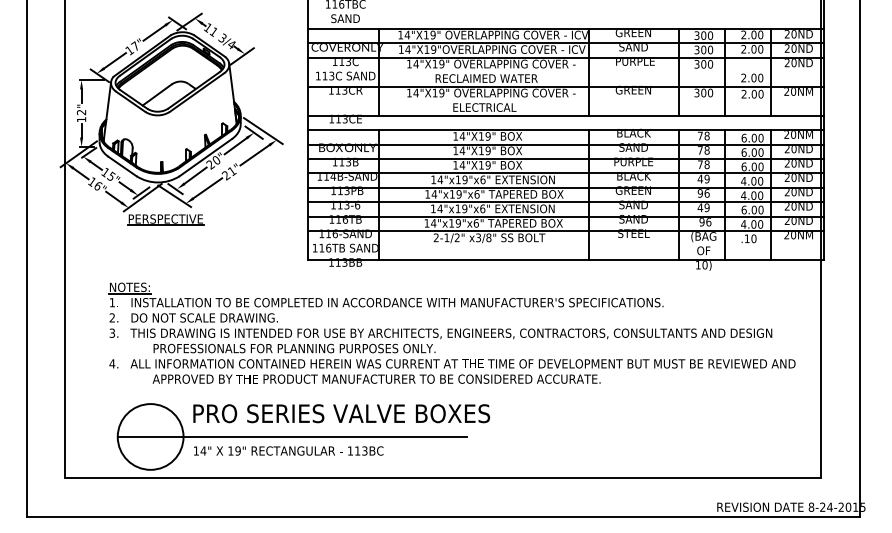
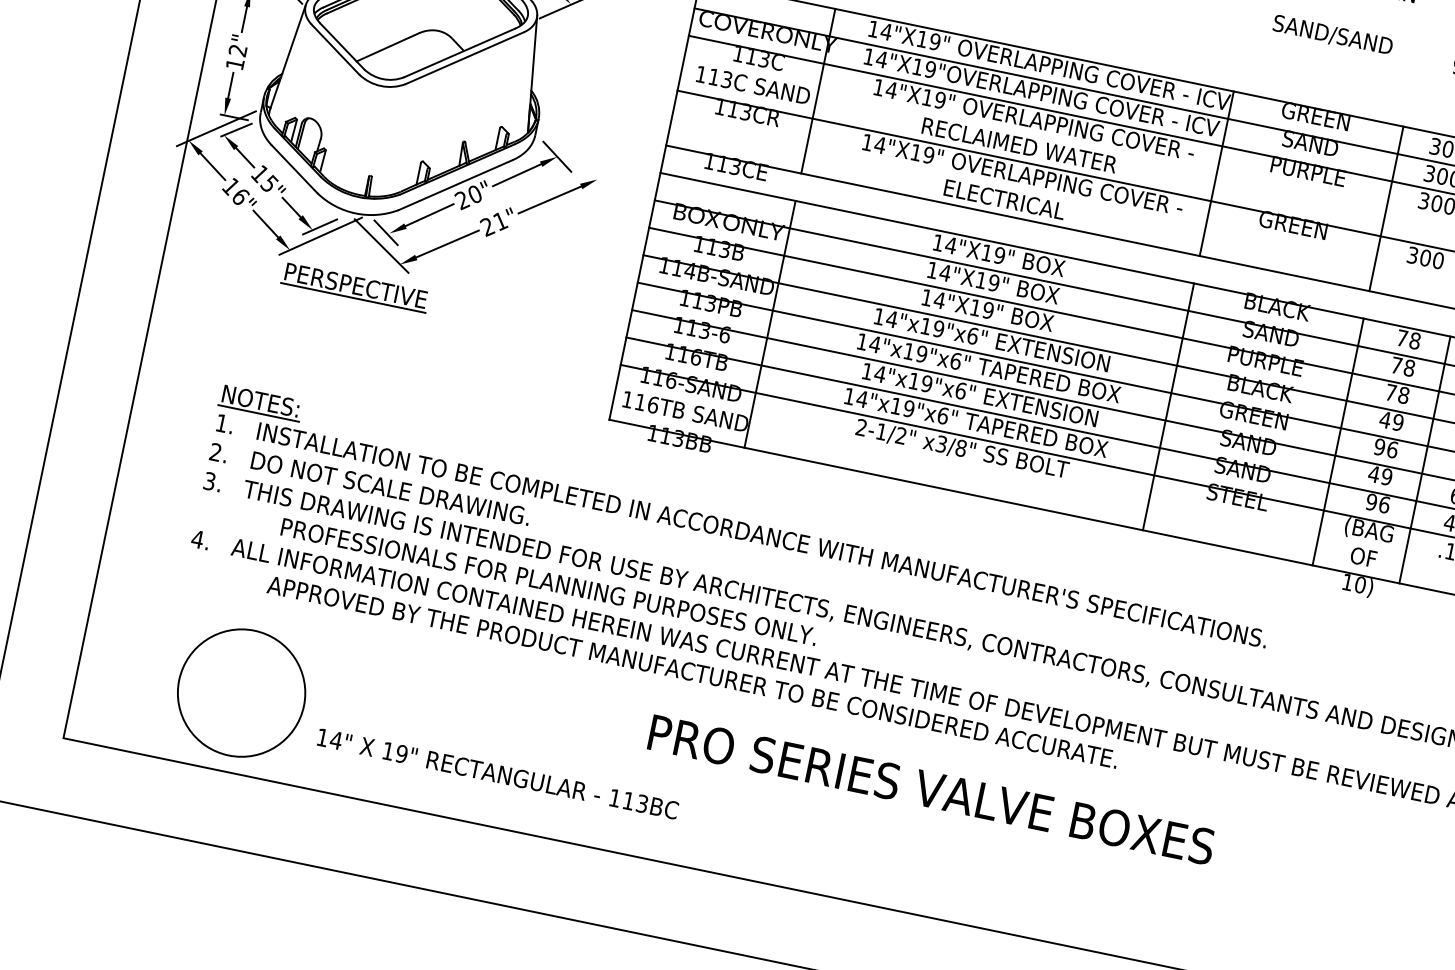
line: (262, 131) -> (573, 157), removed
text: (341, 413) -> (931, 789), moved
line: (292, 436) -> (510, 747), removed

